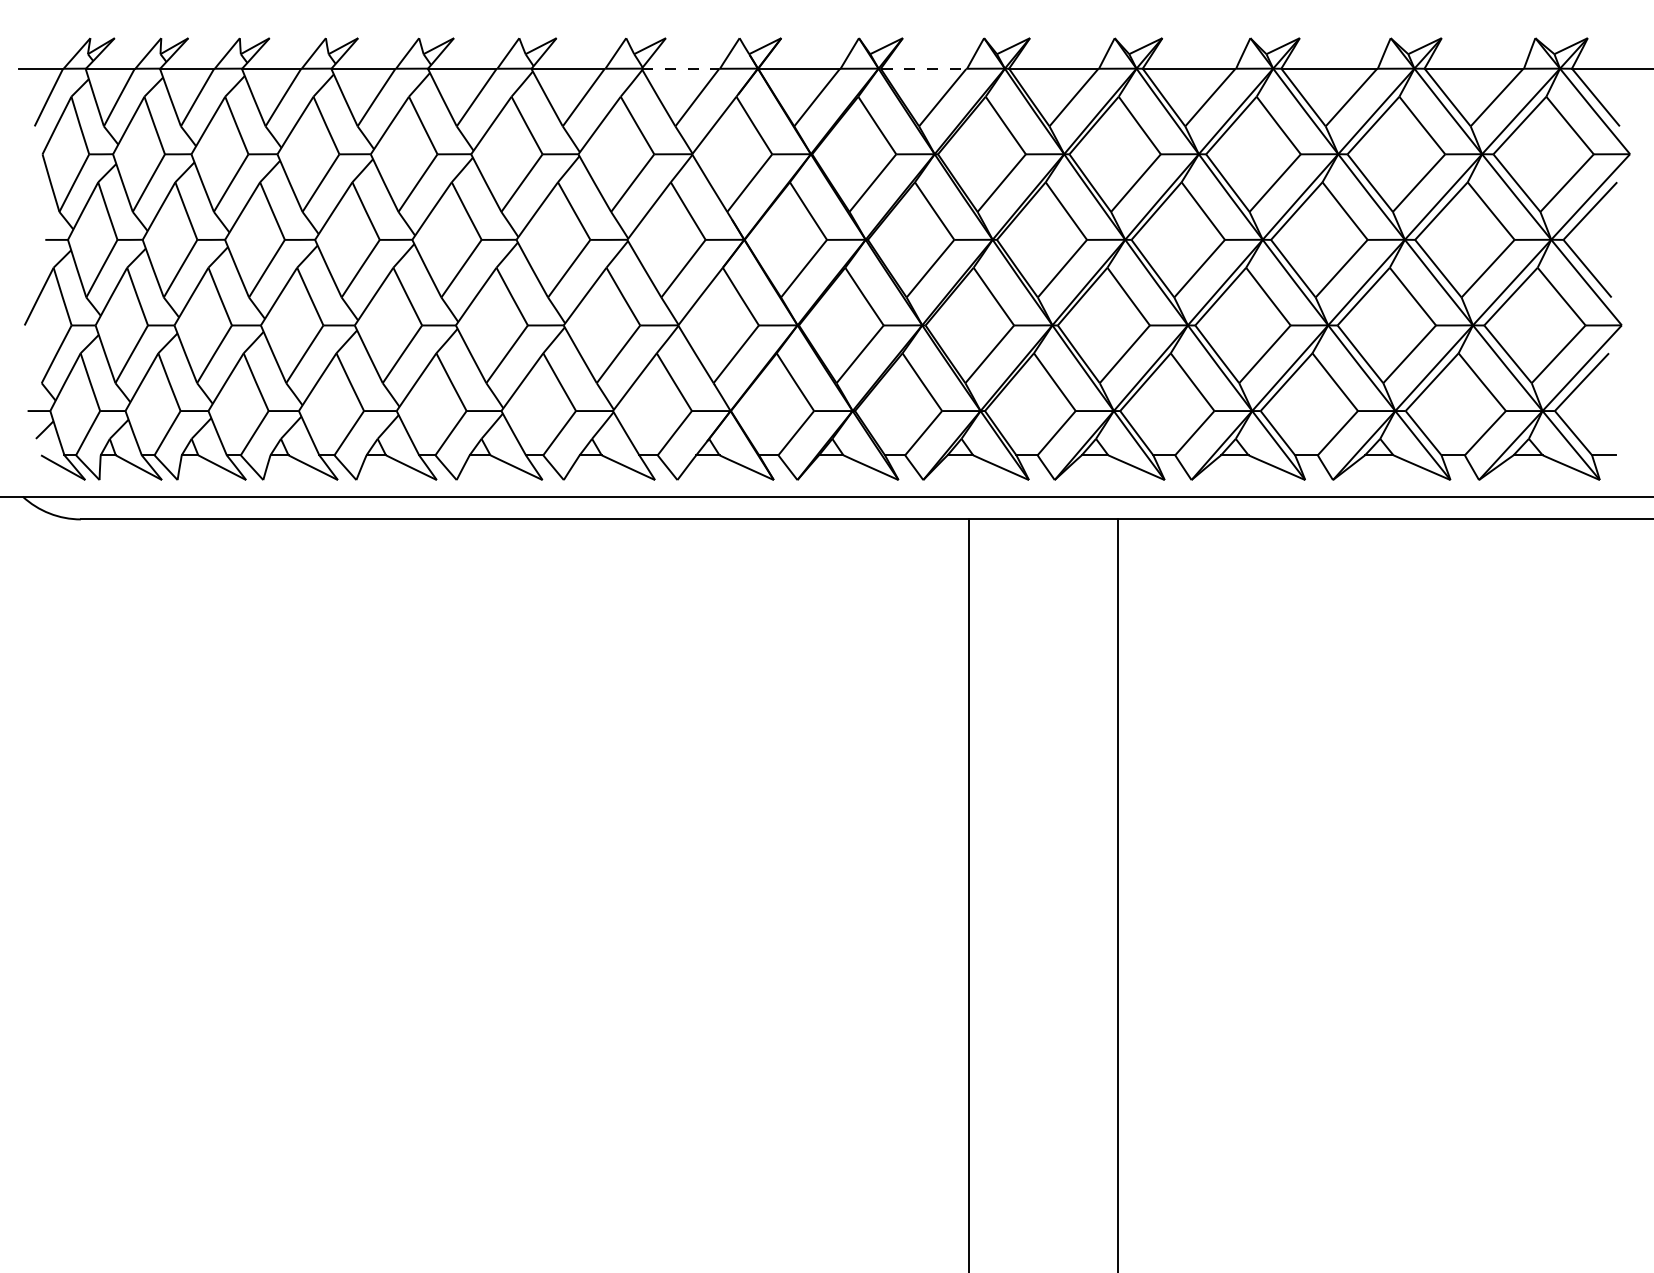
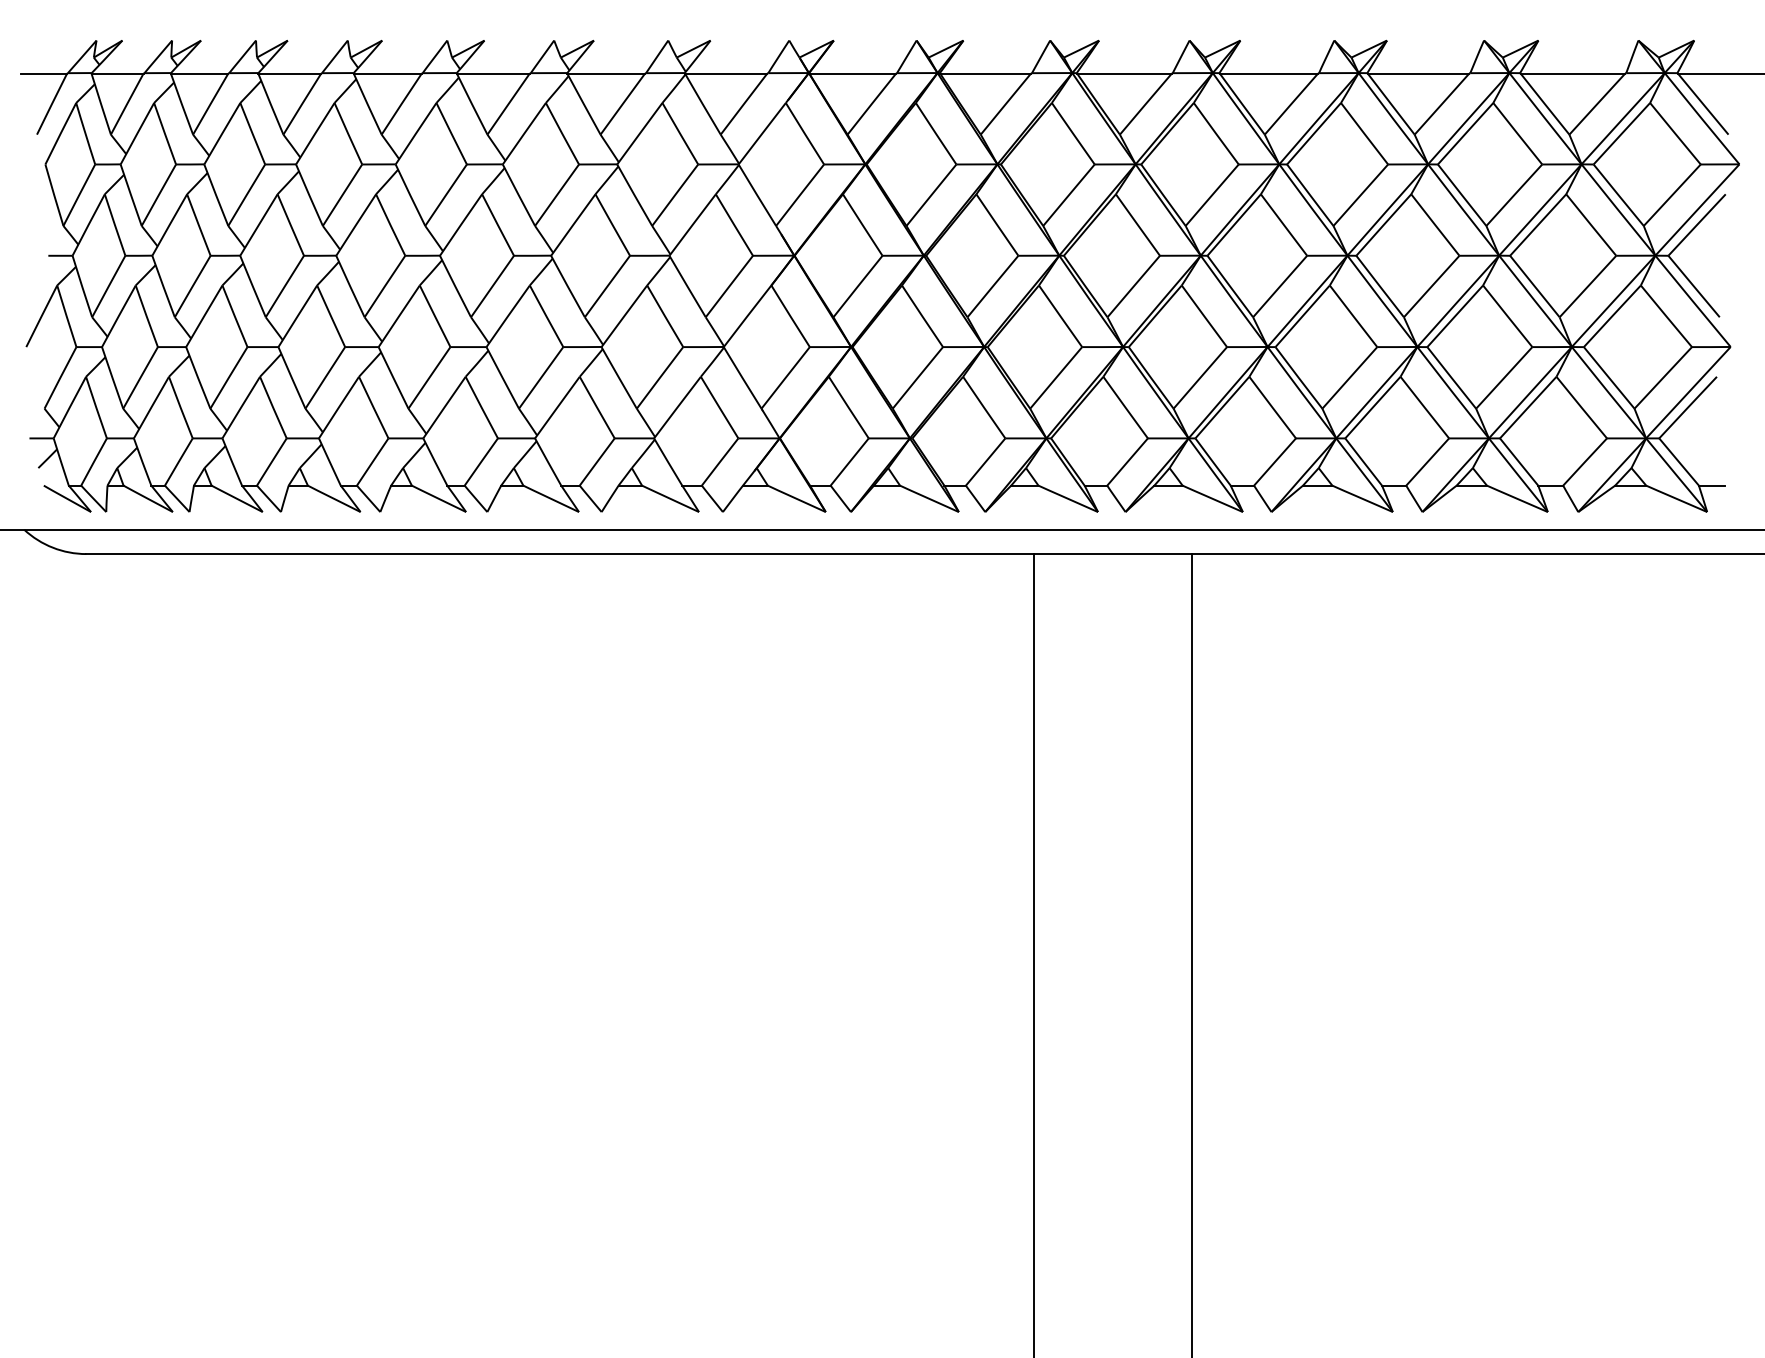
line: (680, 69) -> (726, 73), dashed -> solid
line: (924, 69) -> (986, 73), dashed -> solid

